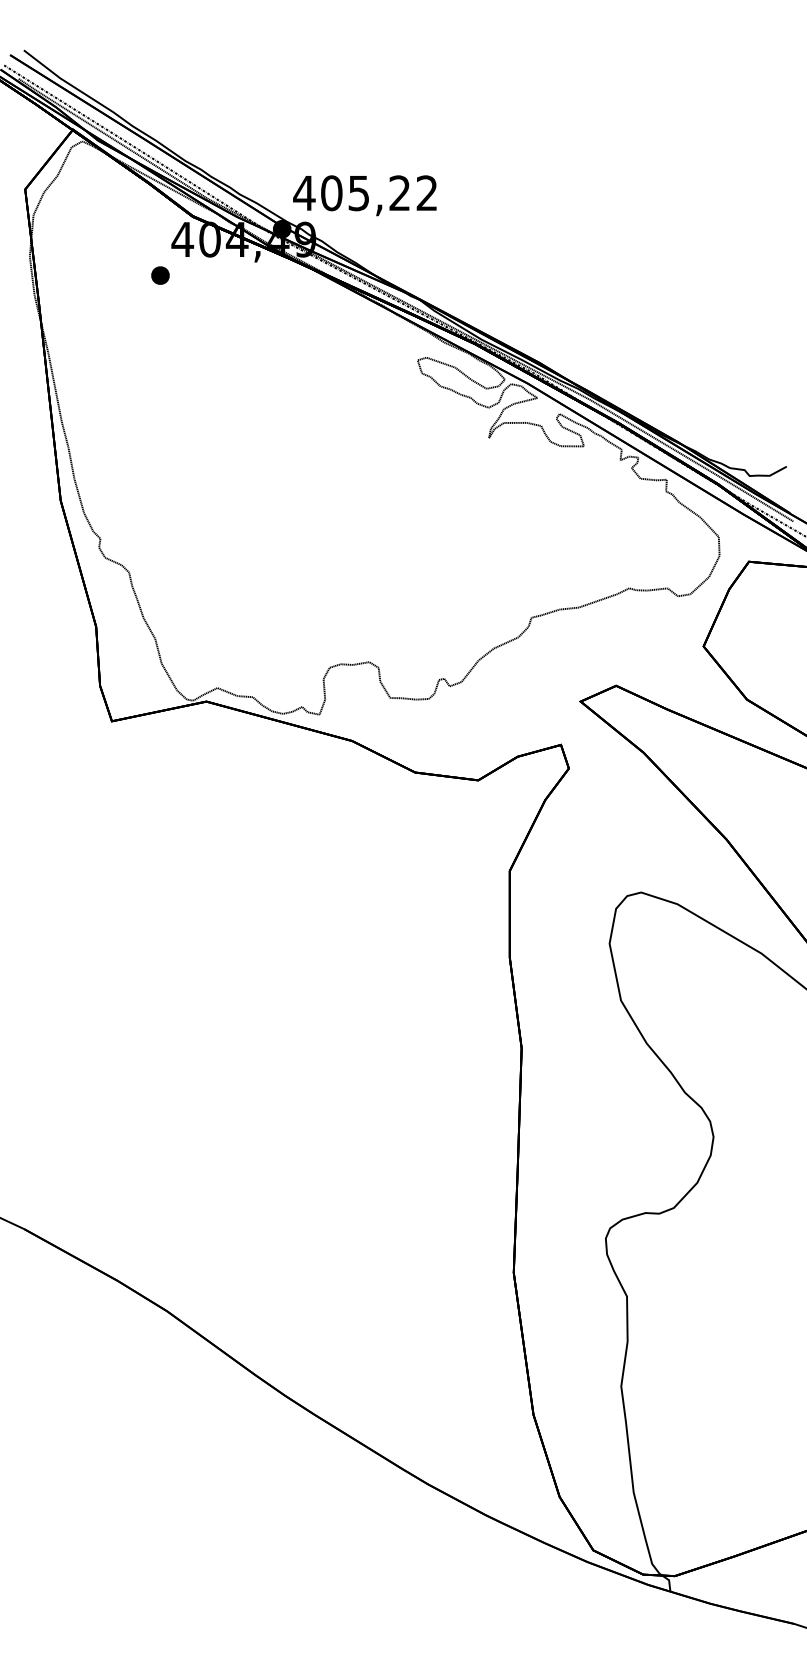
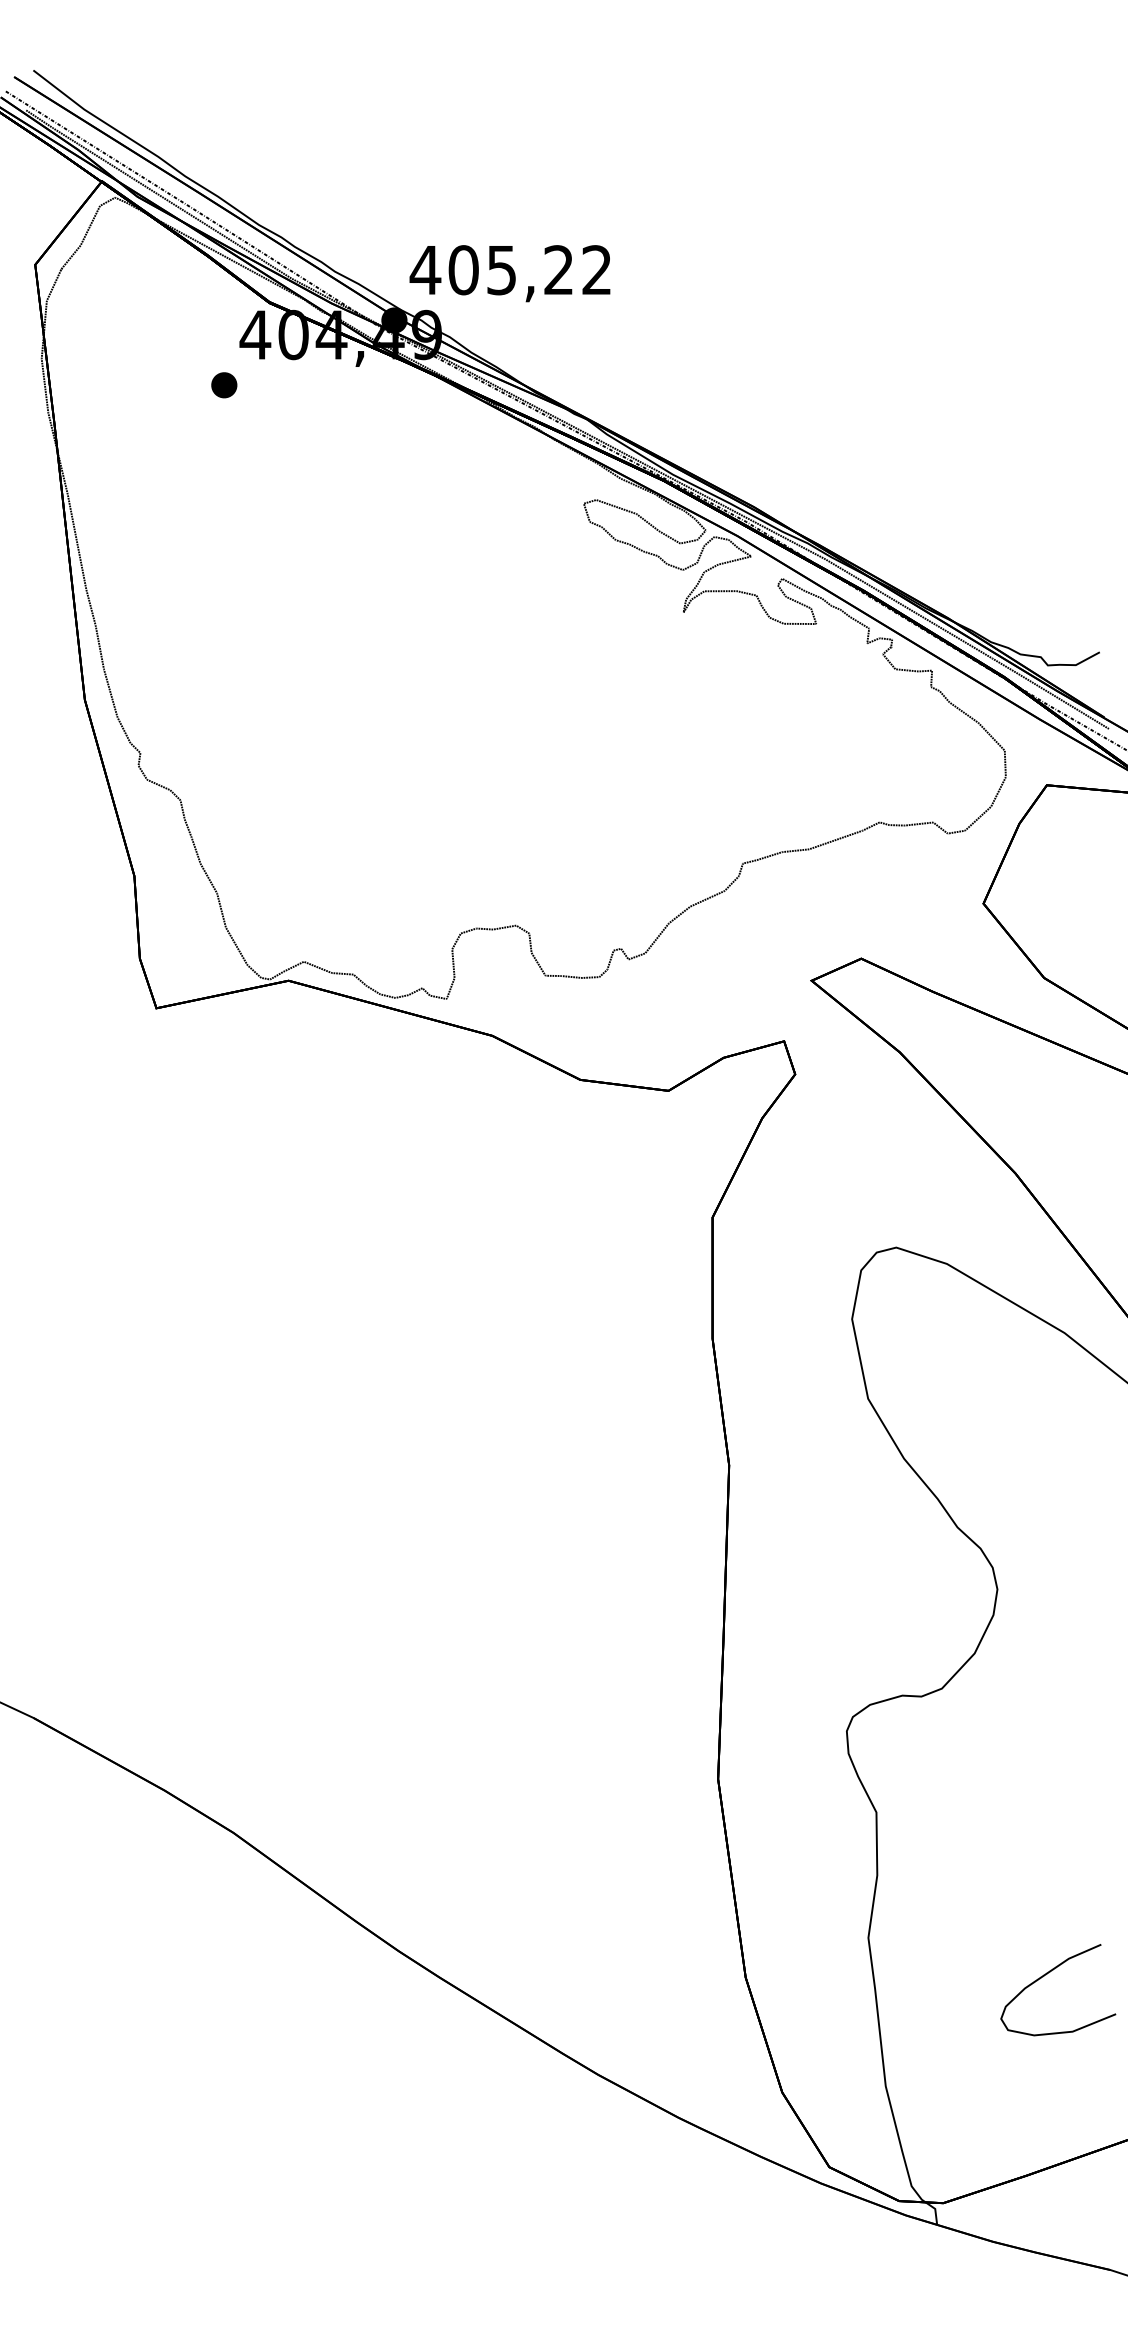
curve: (749, 1412) -> (1047, 1974), added

